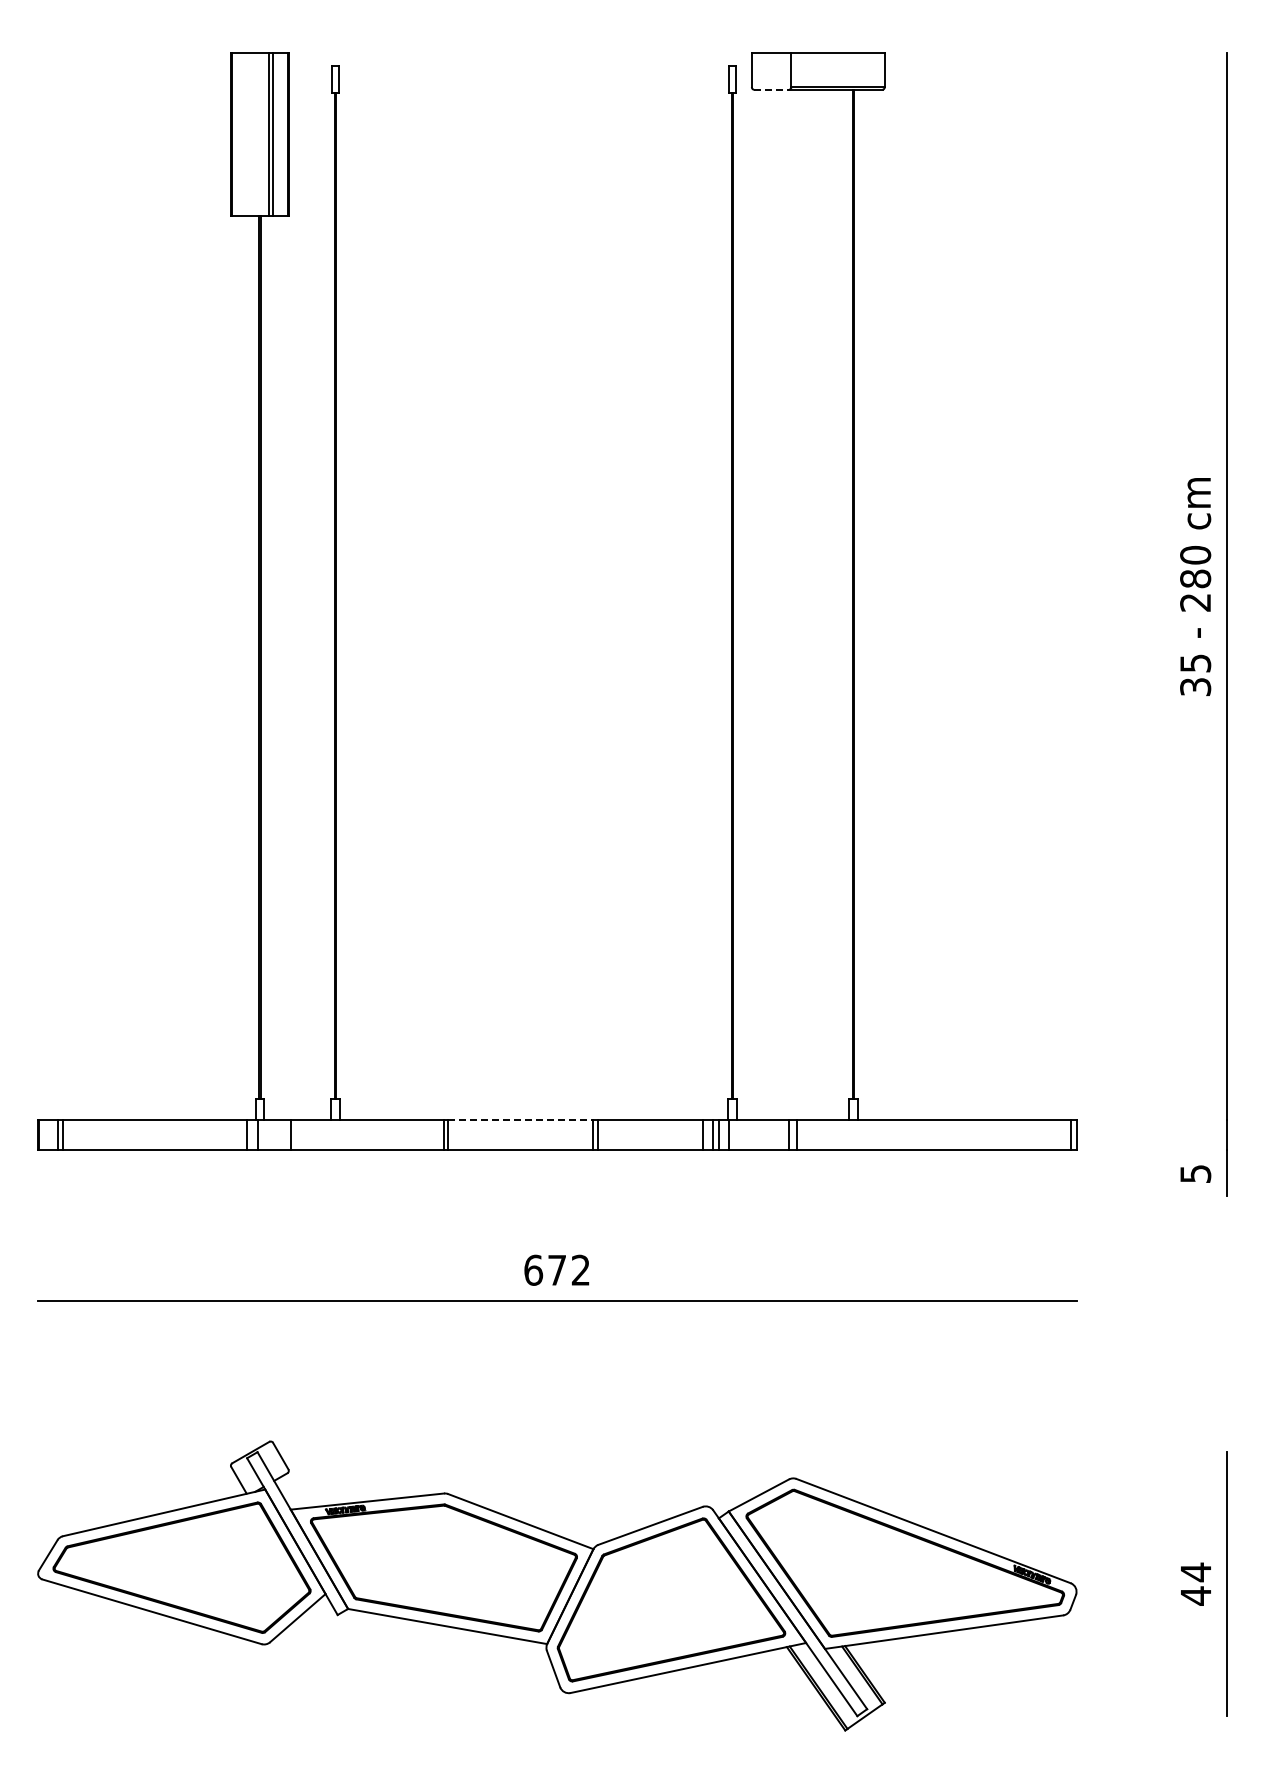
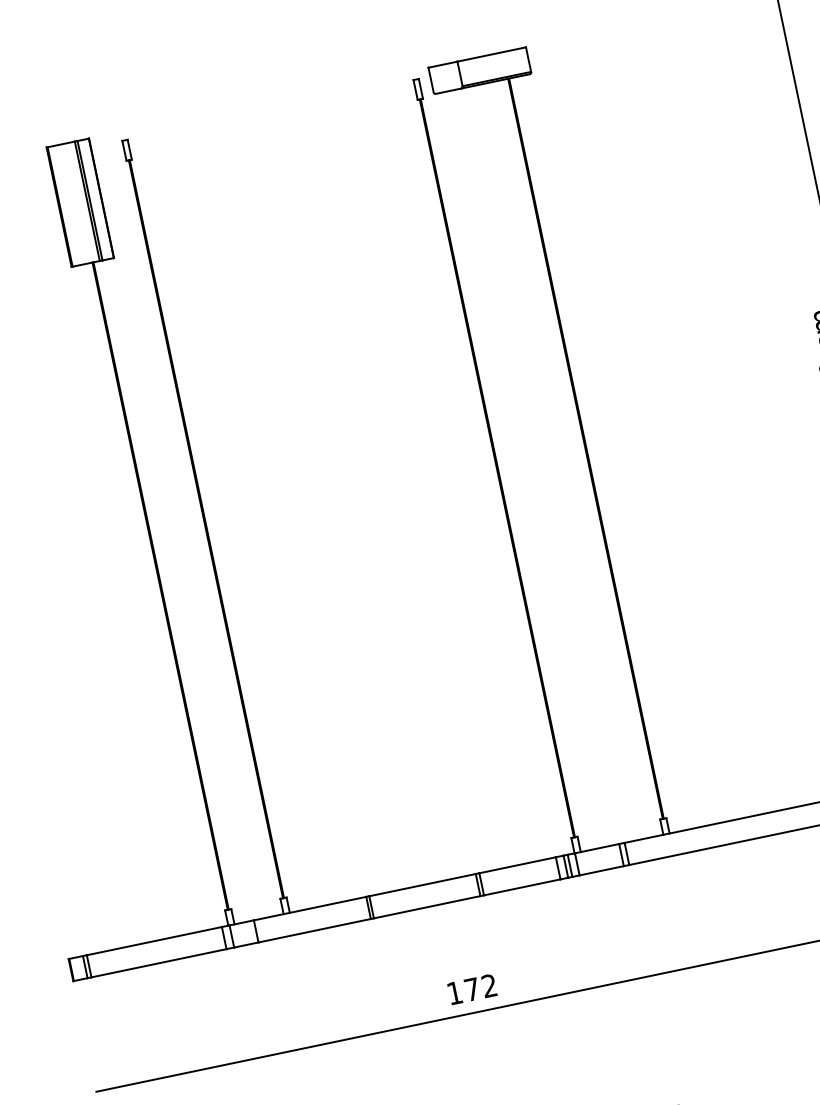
line: (771, 89) -> (448, 91), dashed -> solid
line: (520, 1120) -> (422, 885), dashed -> solid
text: (533, 1269) -> (454, 992), 672 -> 172

